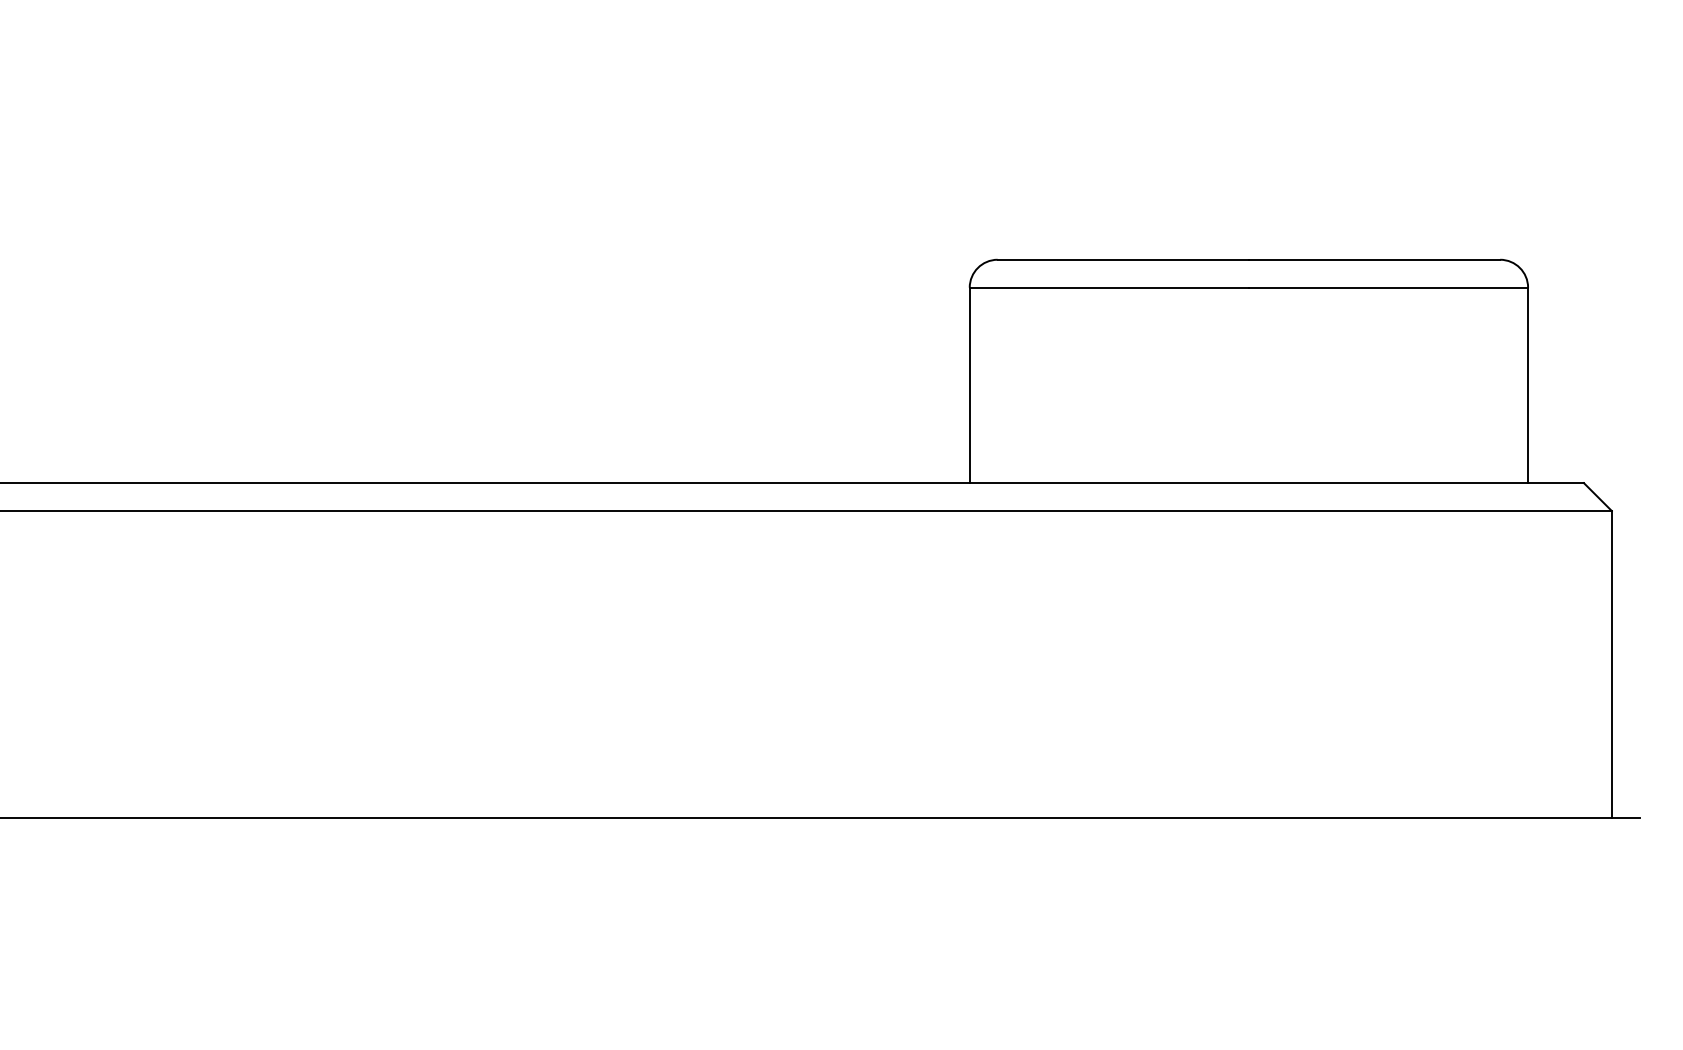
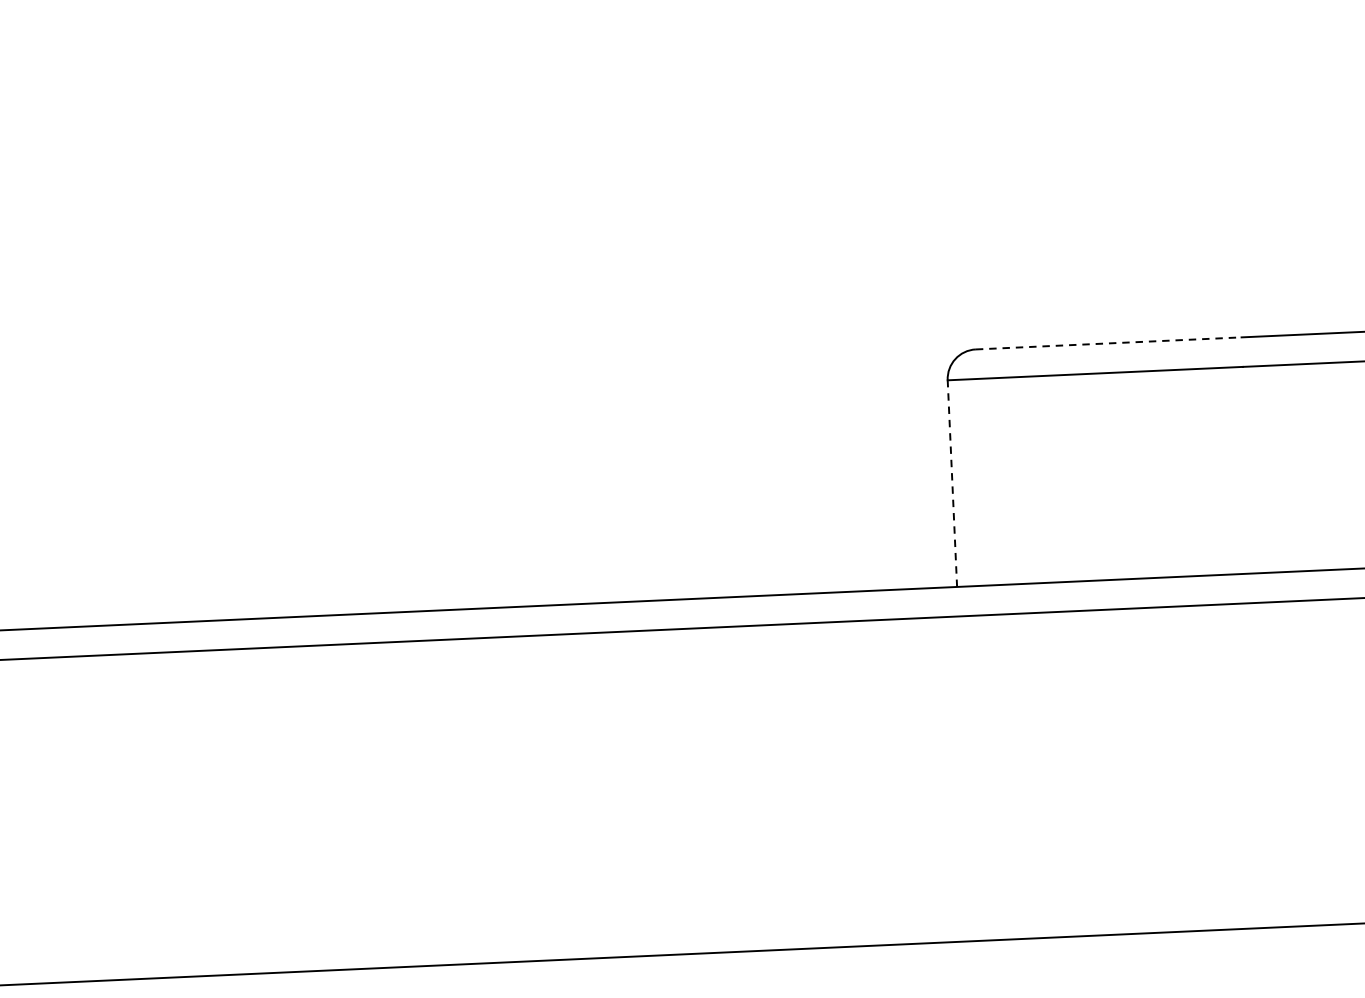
line: (1123, 259) -> (1108, 343), solid -> dashed
line: (969, 385) -> (952, 483), solid -> dashed

